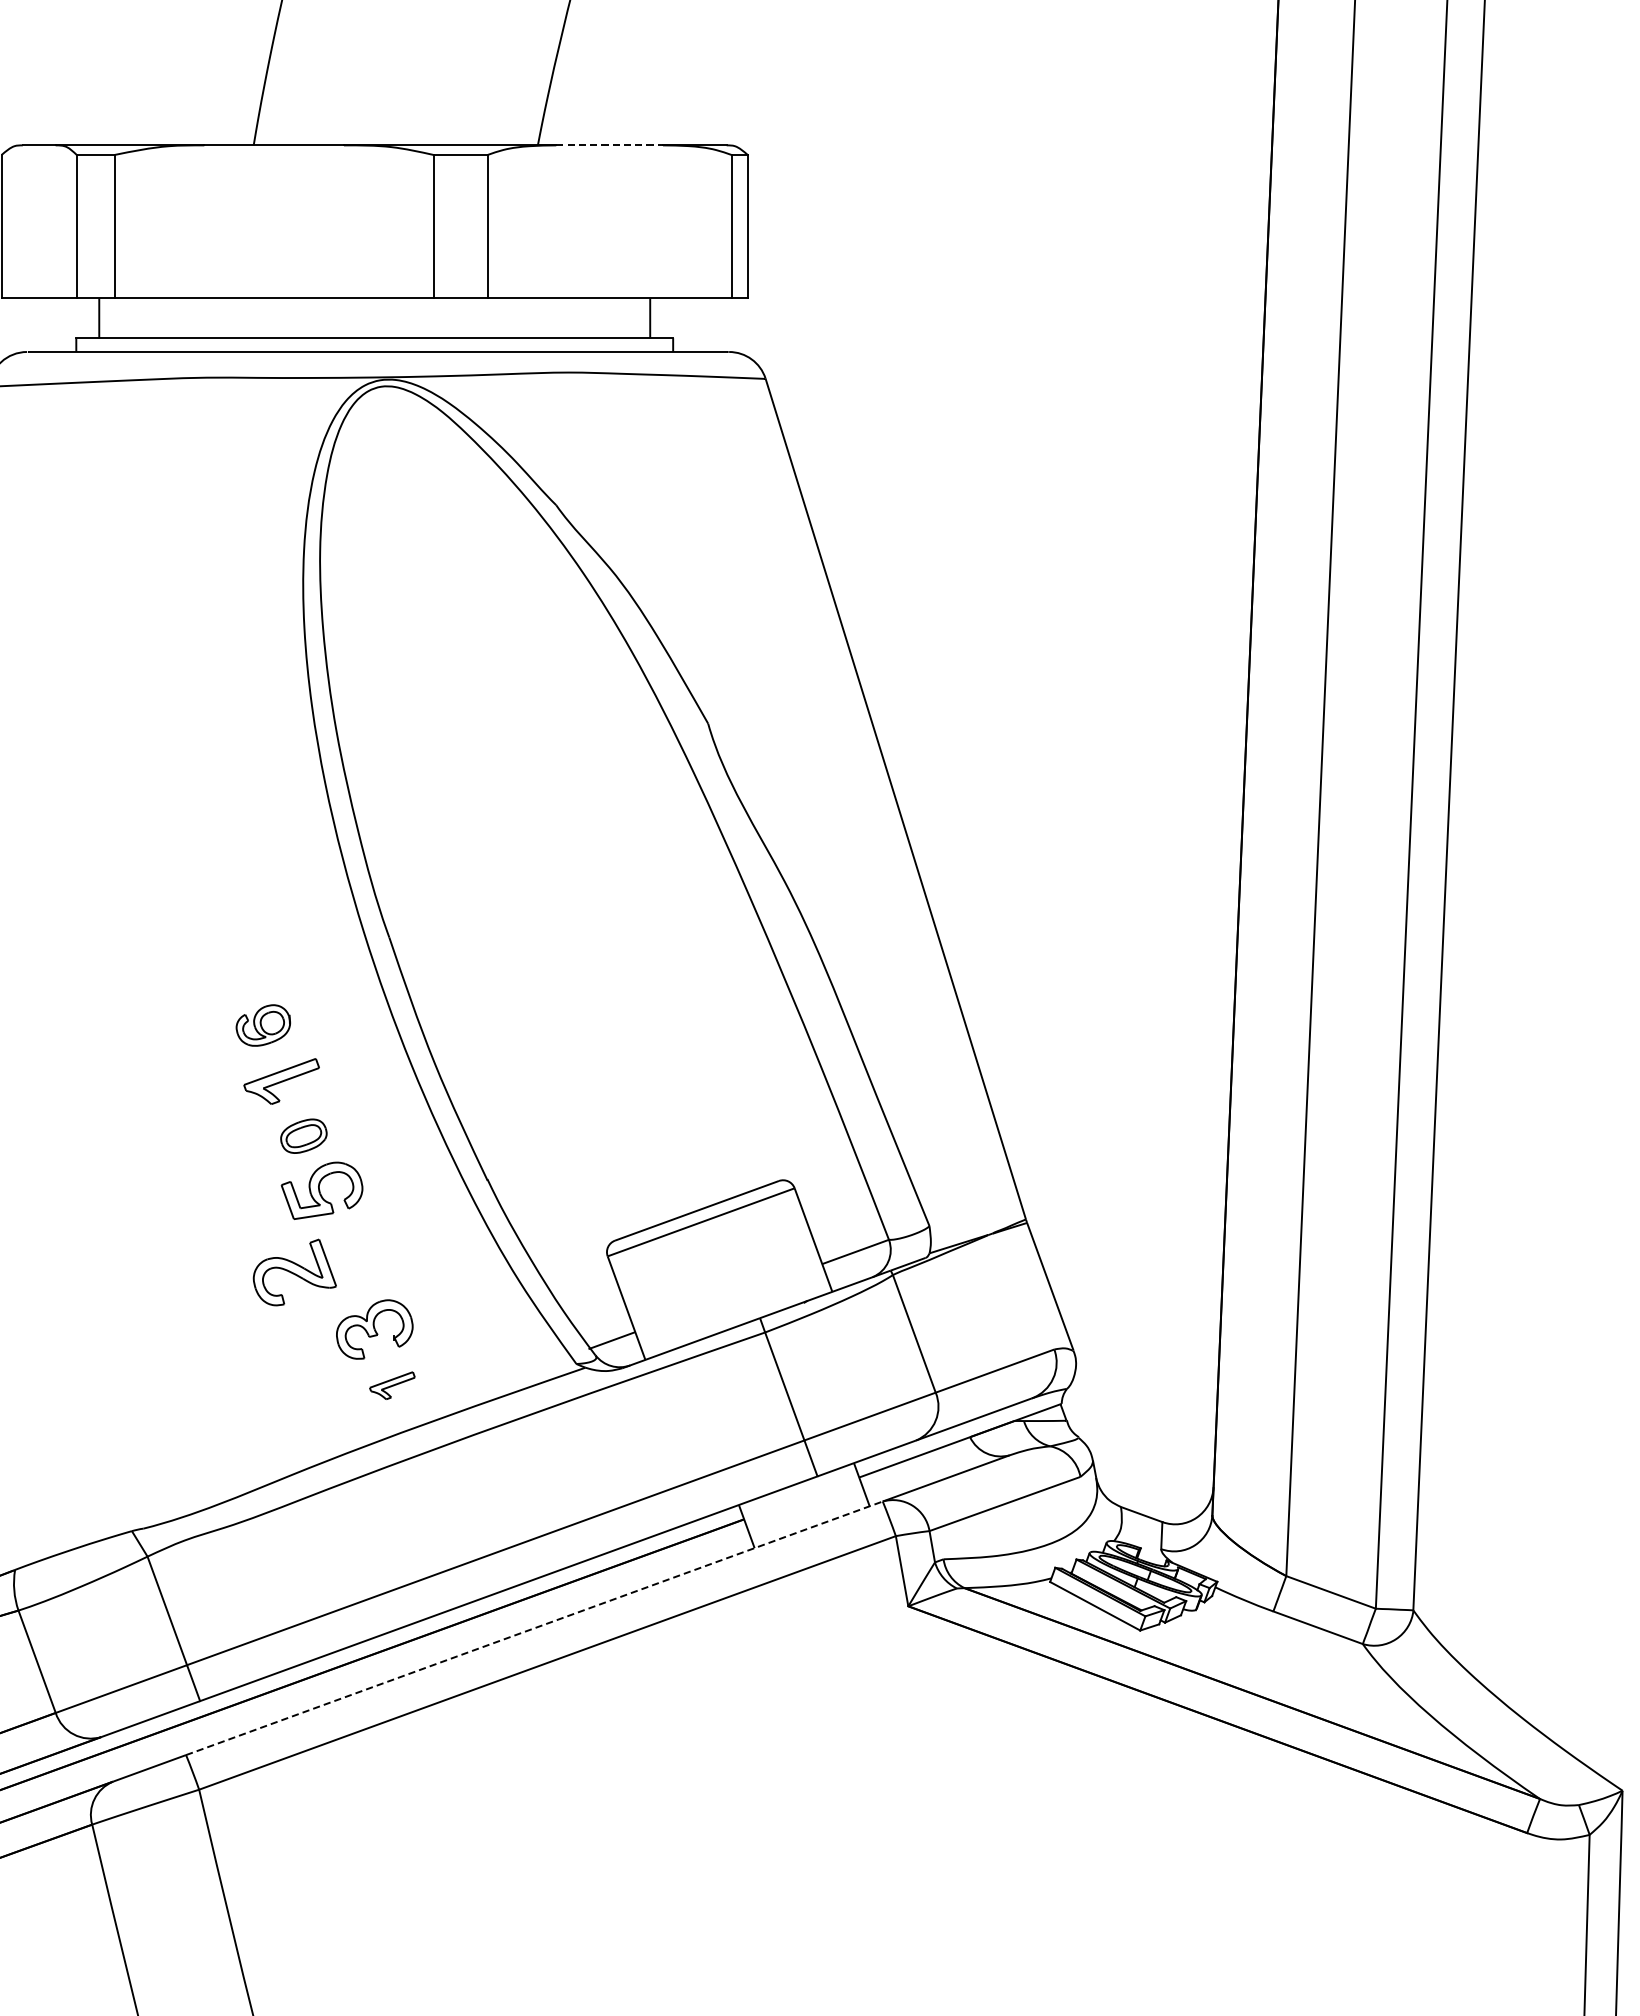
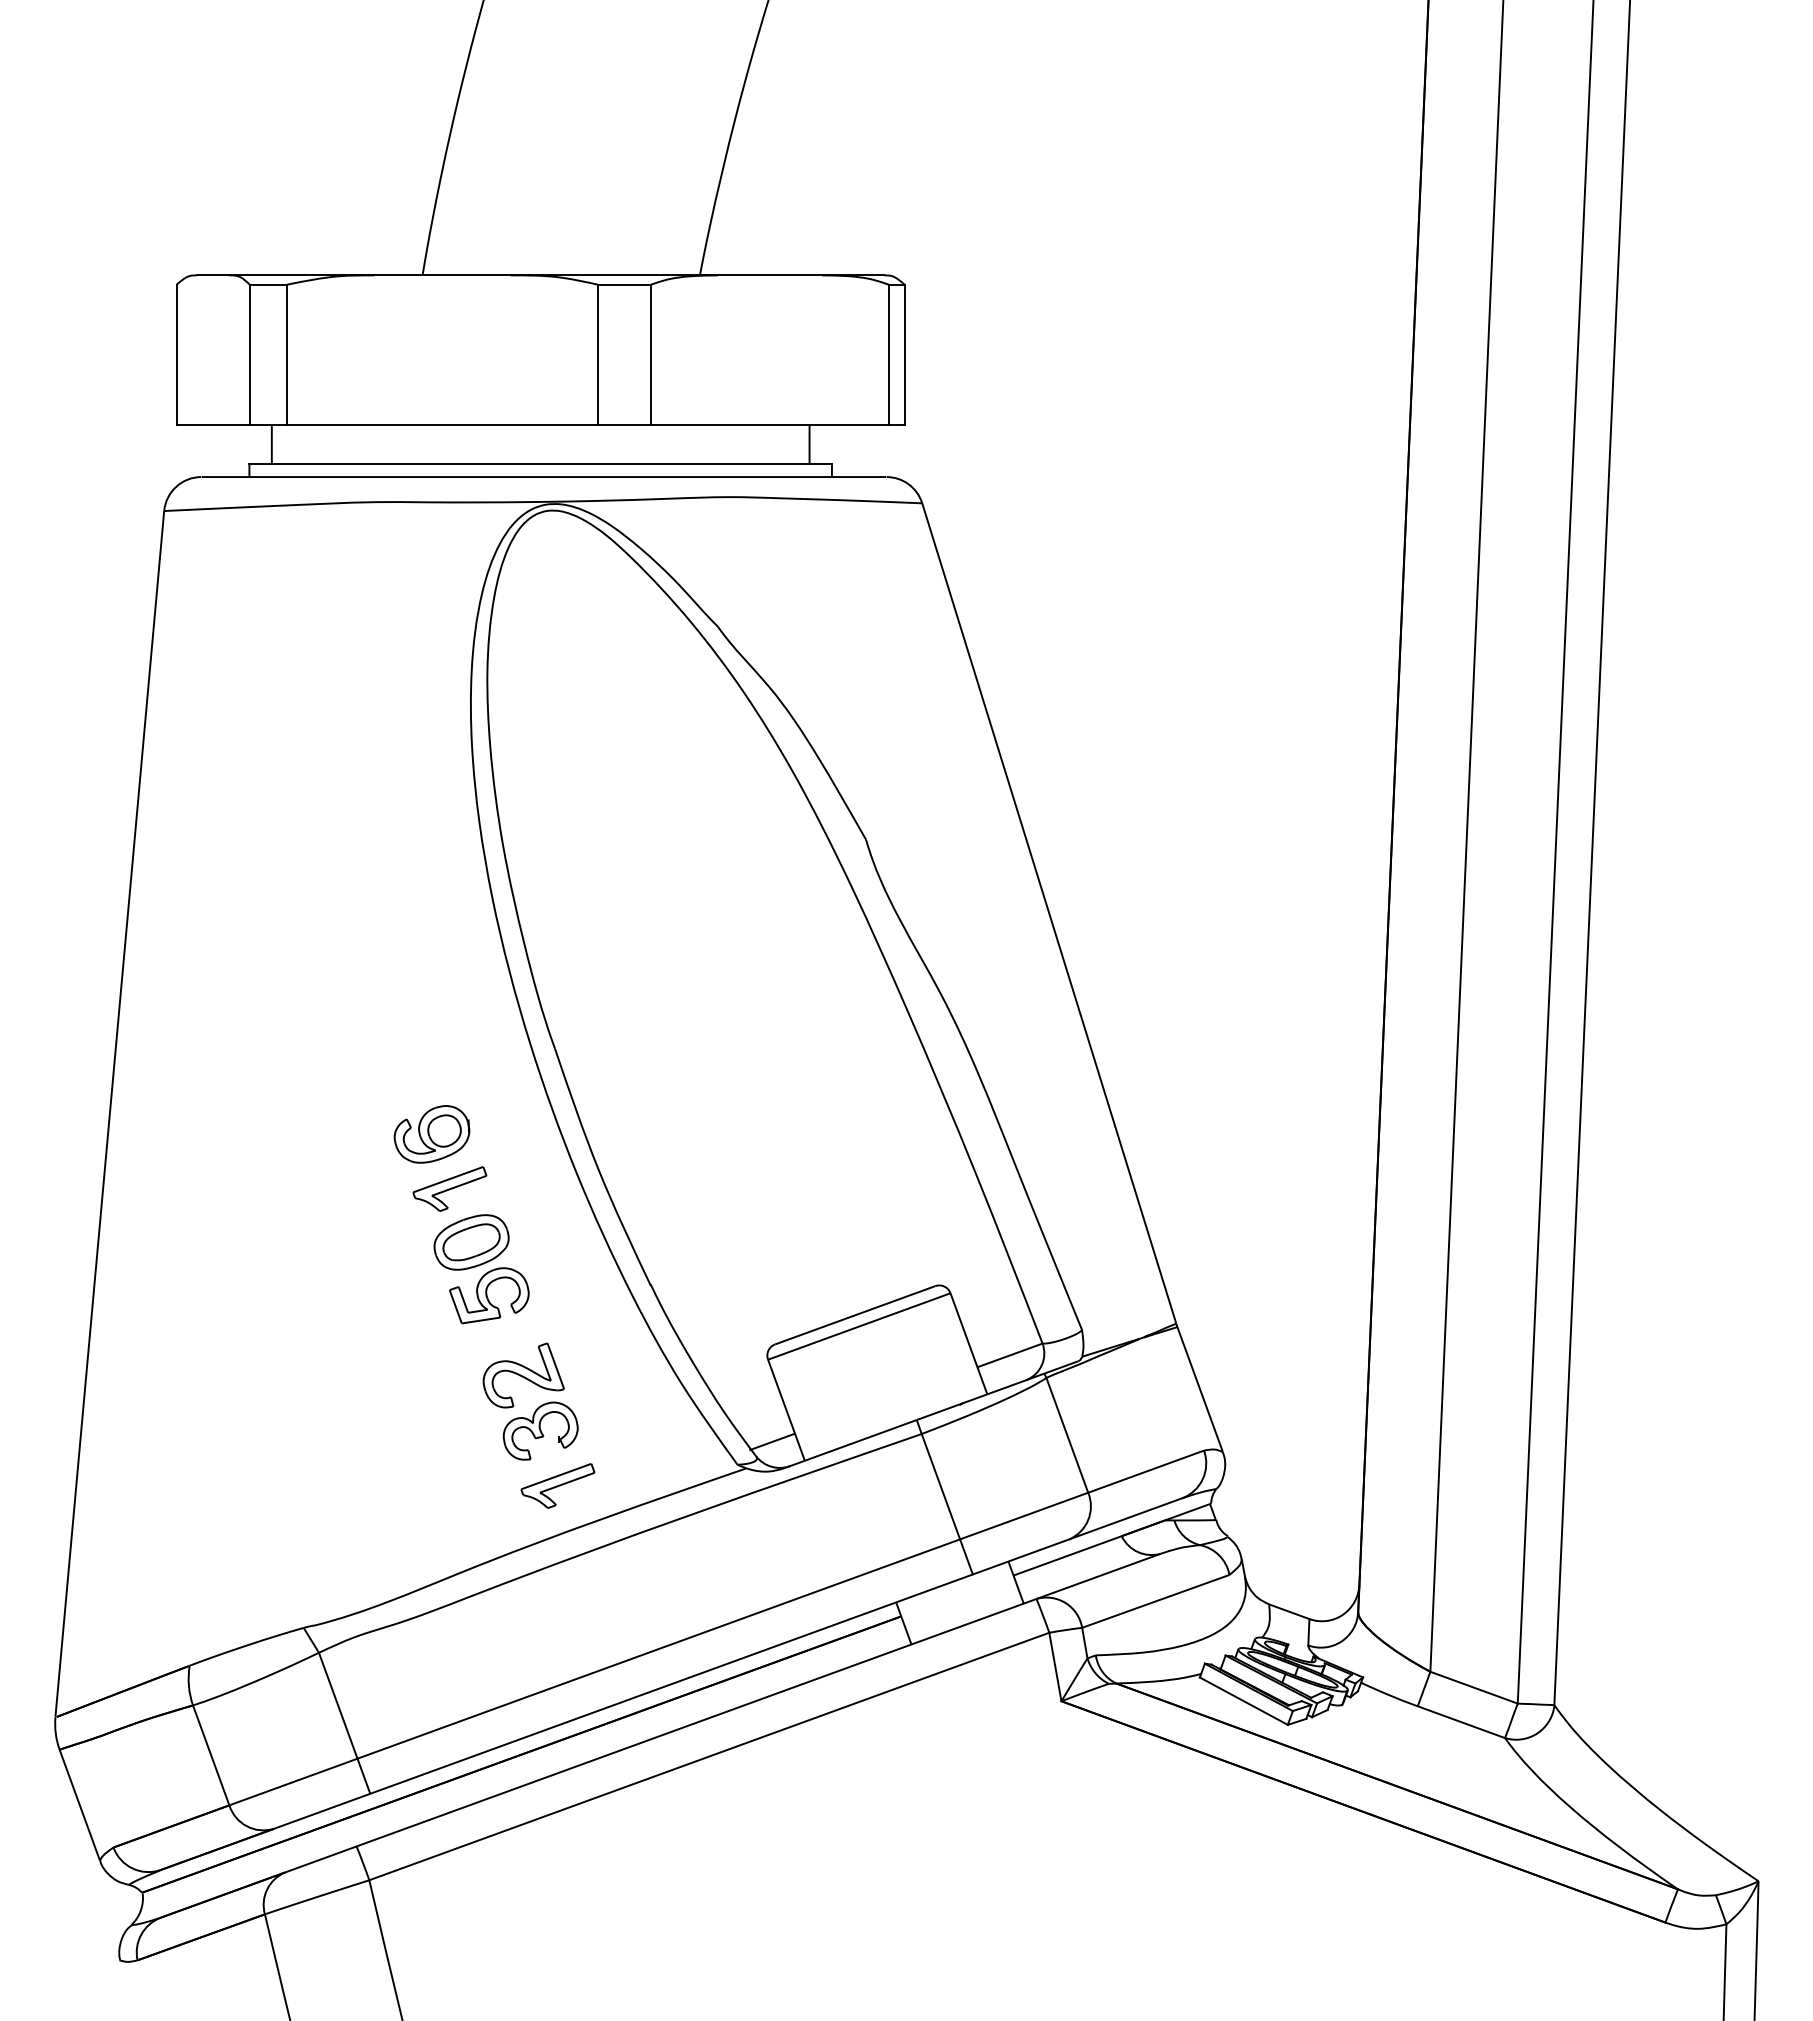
line: (610, 145) -> (770, 275), dashed -> solid
part: (262, 1025) -> (431, 1134), size x1.43
part: (303, 1136) -> (471, 1242), size x1.67
part: (294, 1272) -> (523, 1375), moved
part: (391, 1385) -> (557, 1485), size x1.67
line: (534, 1628) -> (696, 1722), dashed -> solid

